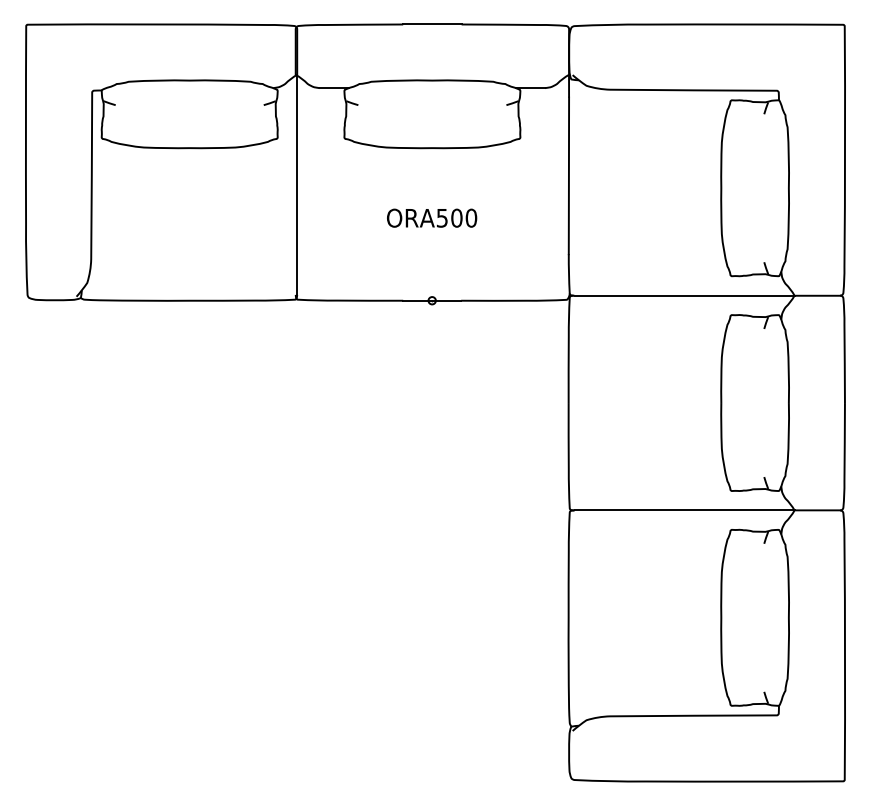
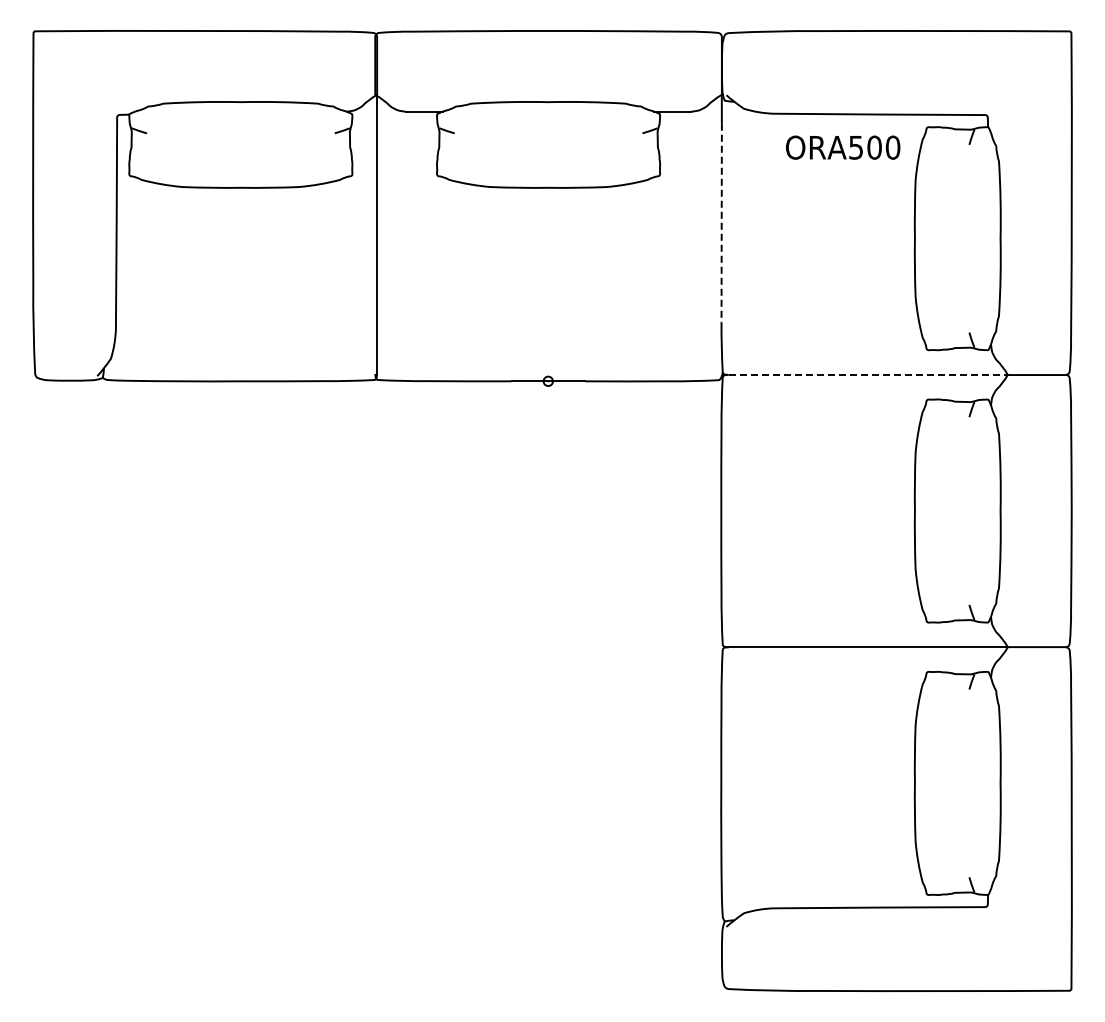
line: (568, 176) -> (721, 223), solid -> dashed
text: (432, 218) -> (843, 147), moved
line: (684, 296) -> (868, 375), solid -> dashed

